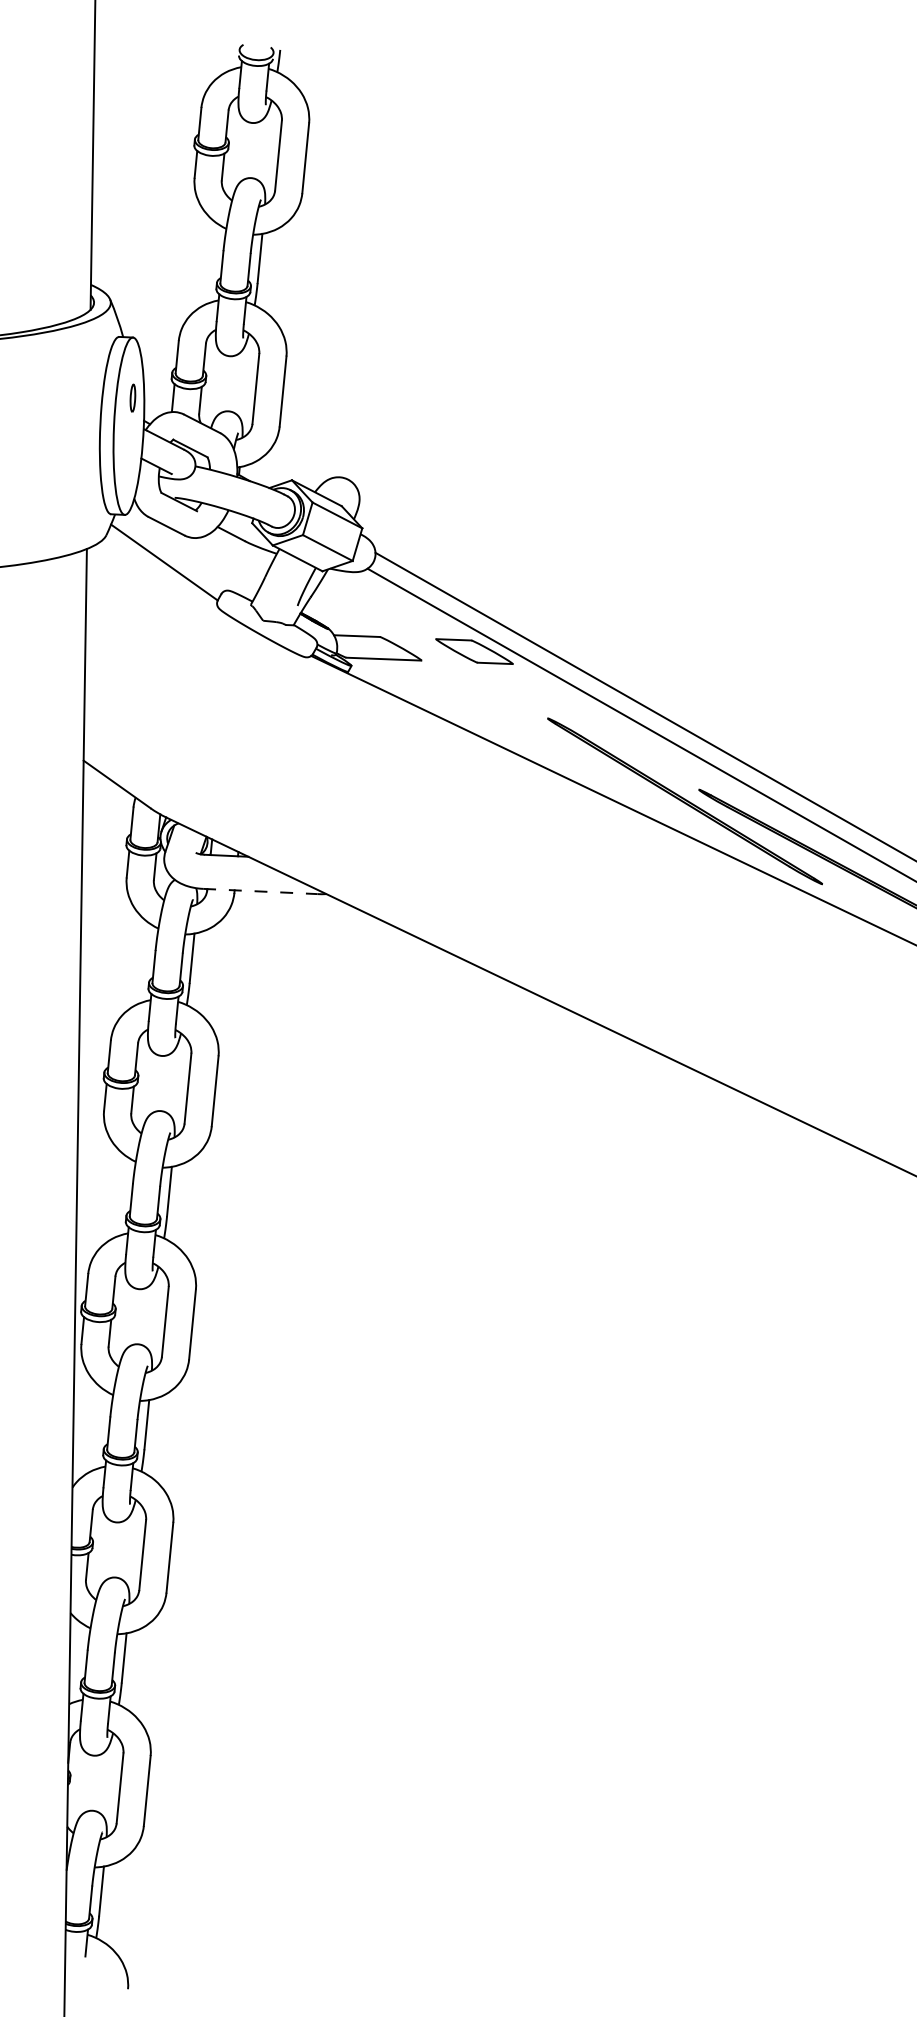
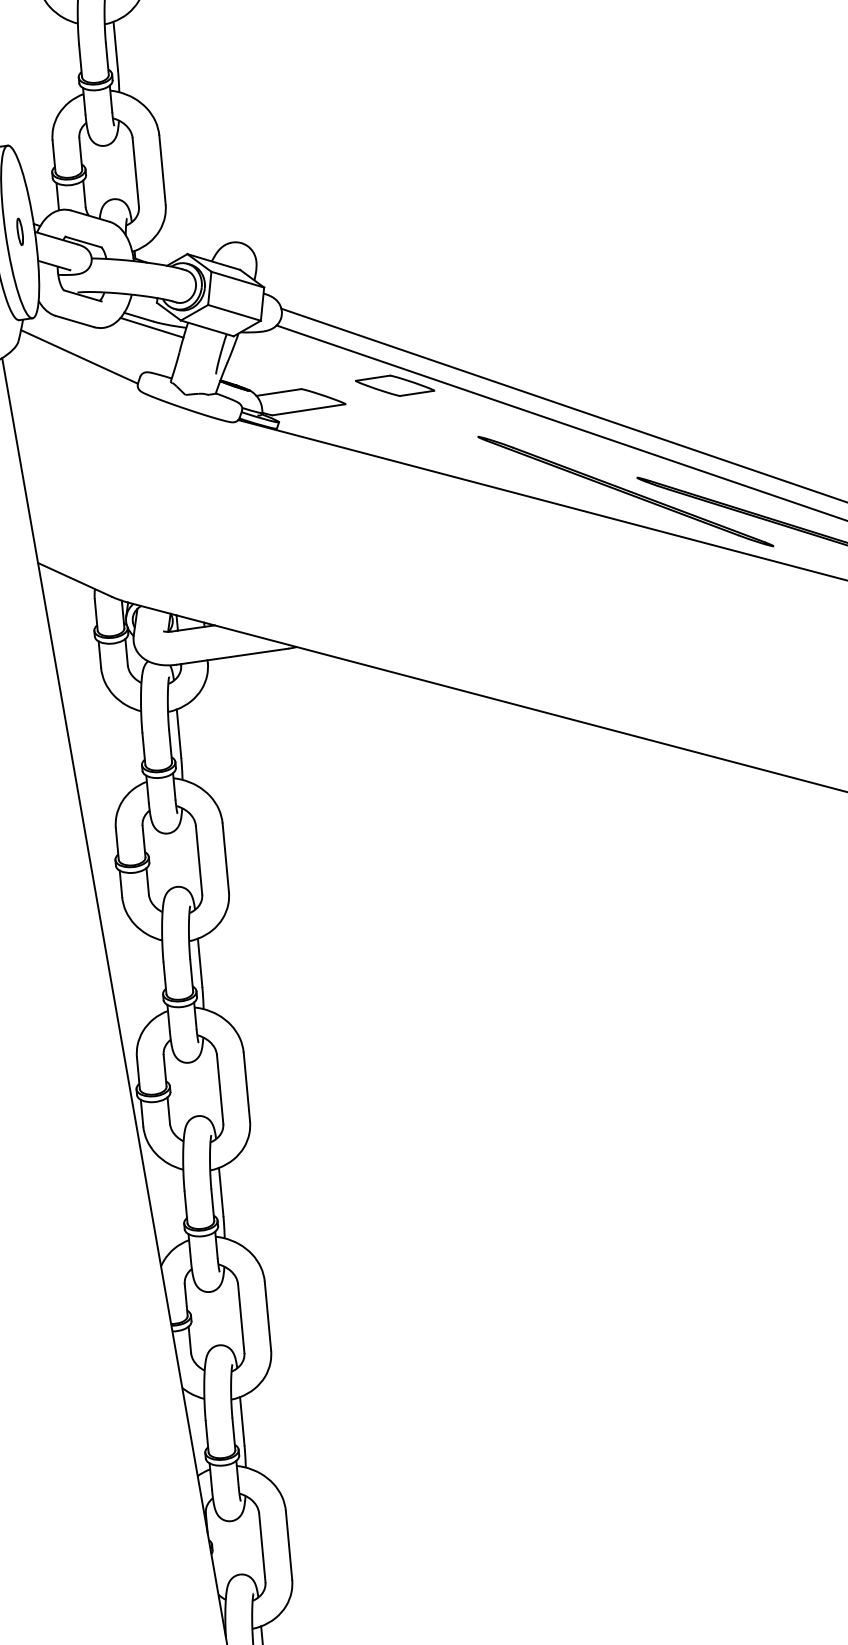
part: (132, 397) -> (19, 231), moved
line: (242, 547) -> (152, 328), added
line: (260, 891) -> (232, 656), dashed -> solid

